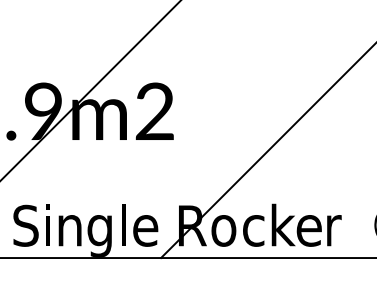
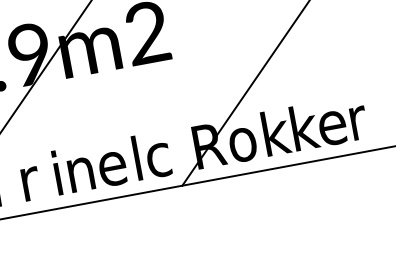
text: (255, 224) -> (275, 132), c -> k
text: (25, 225) -> (33, 177), S -> r
text: (145, 230) -> (160, 159), e -> c
text: (99, 235) -> (113, 174), g -> e

